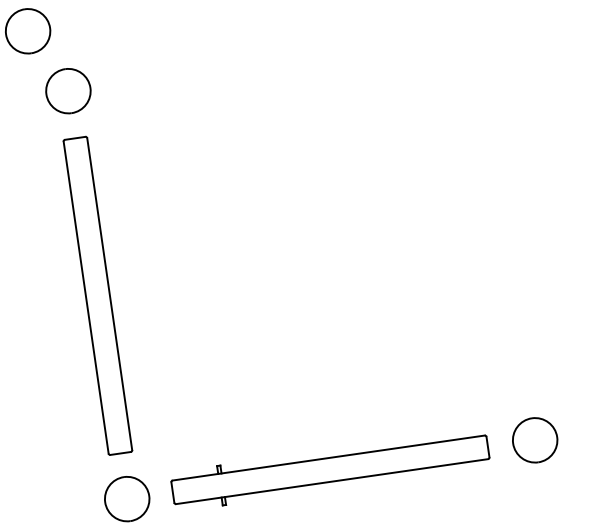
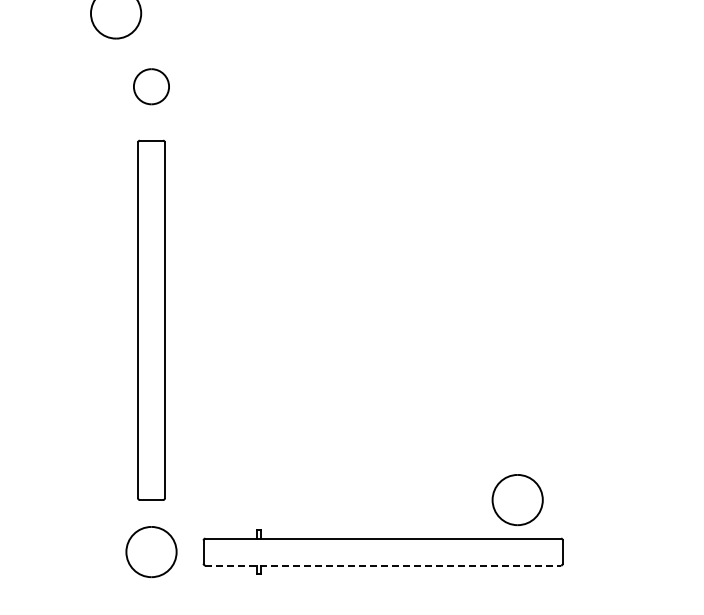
part: (68, 90) -> (151, 86), size x0.7
part: (535, 440) -> (517, 500), moved
line: (332, 481) -> (383, 565), solid -> dashed

